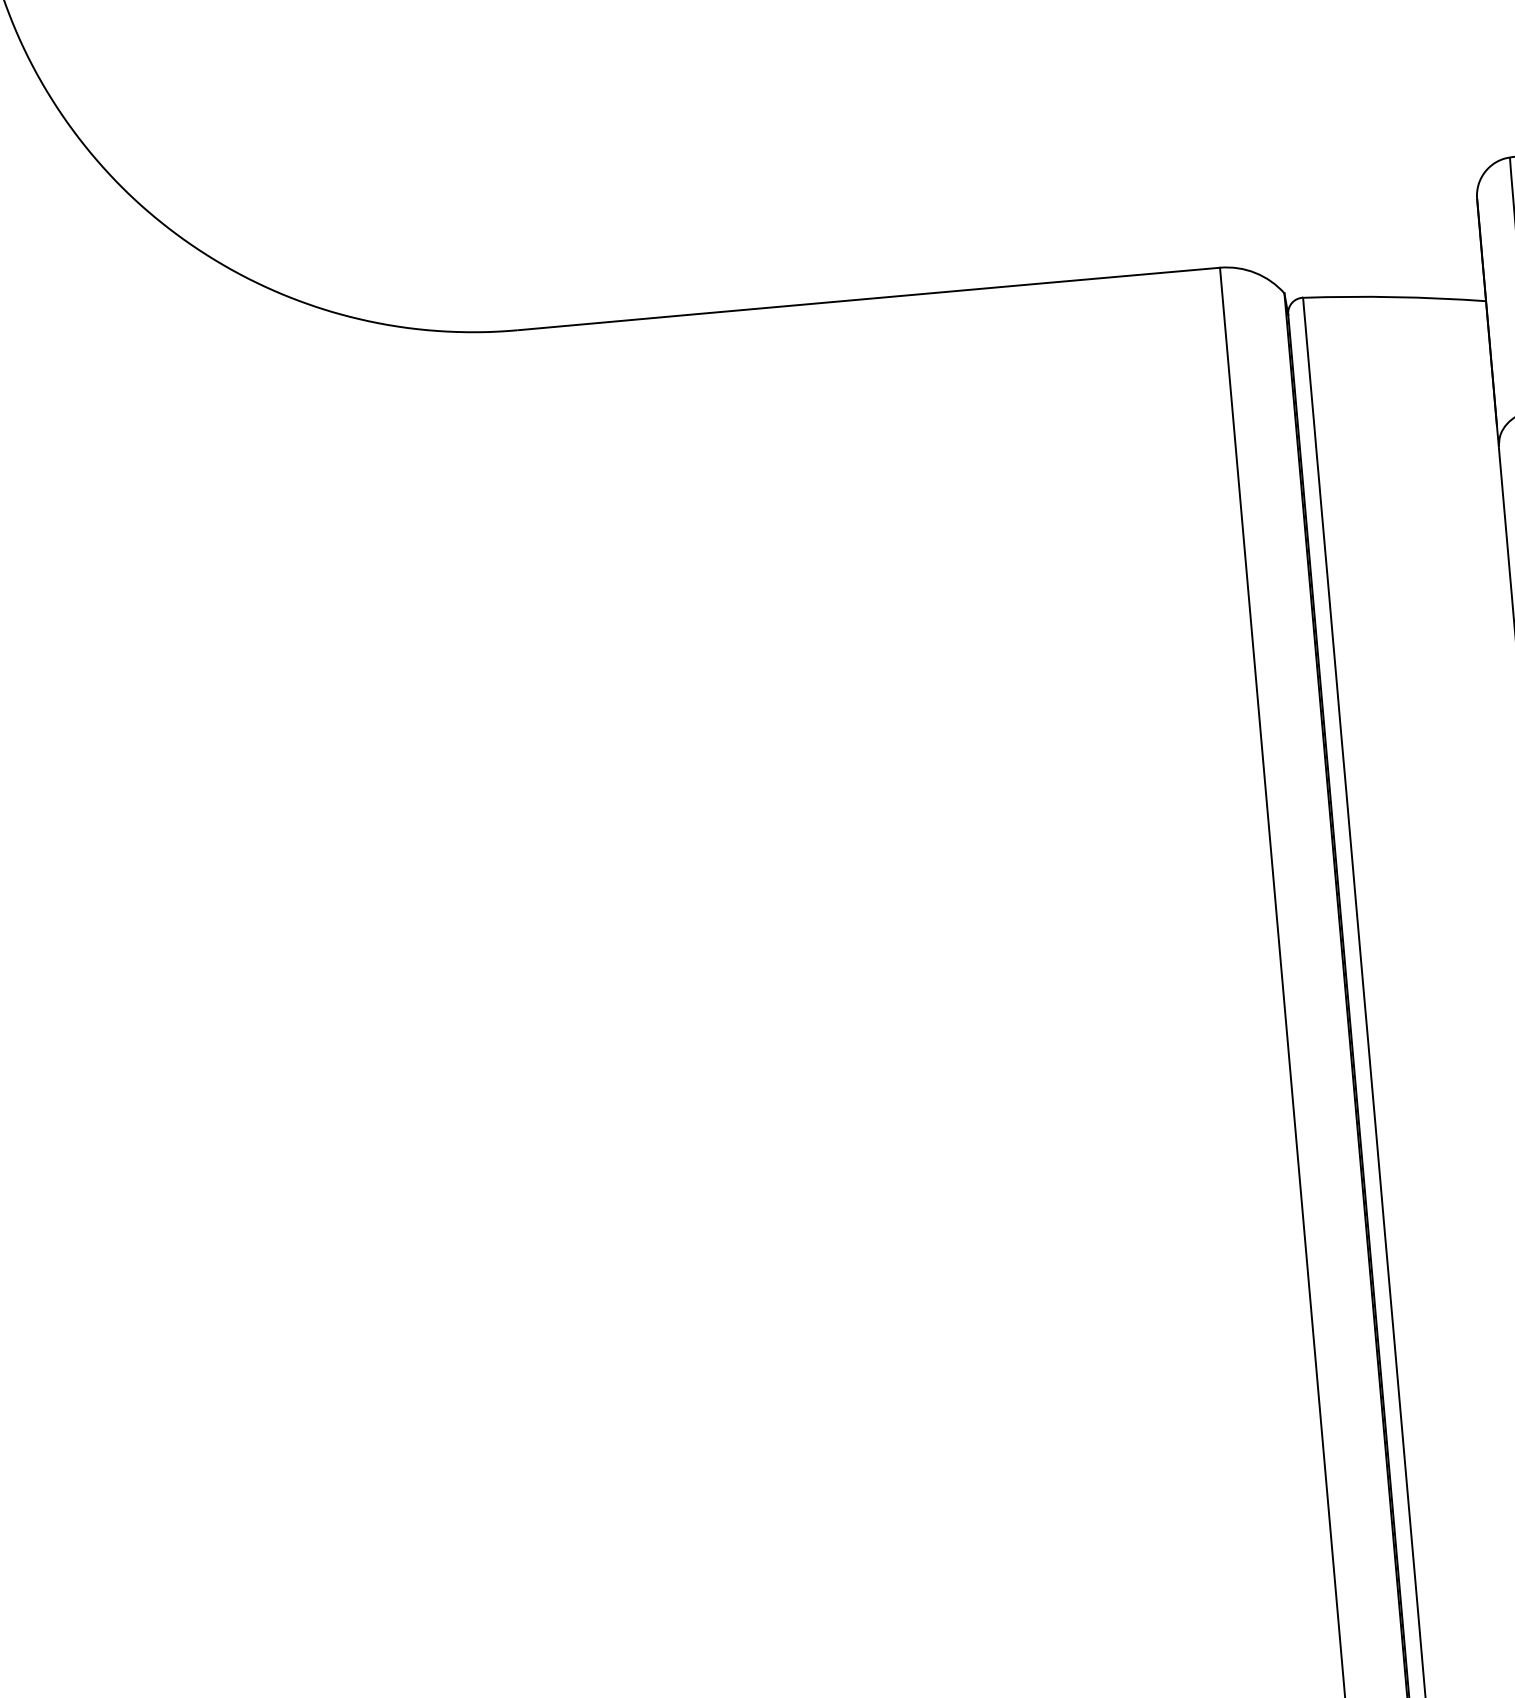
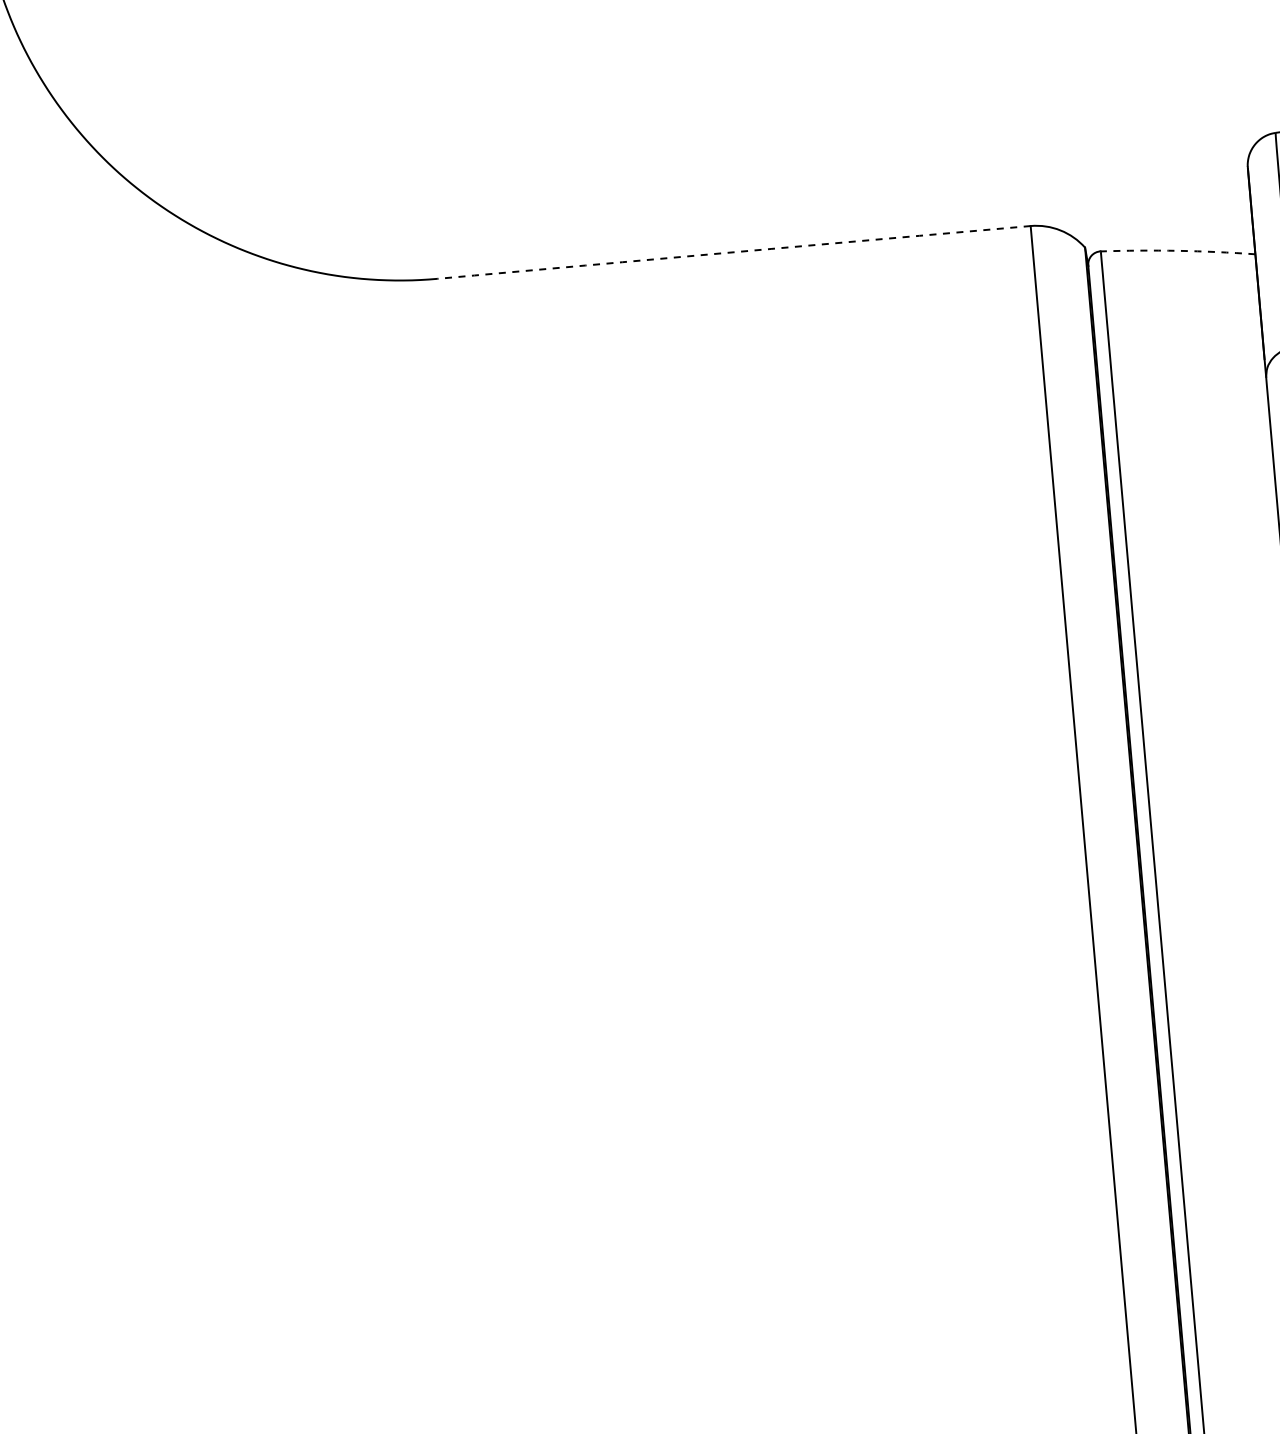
arc: (1395, 296) -> (1178, 250), solid -> dashed
arc: (868, 299) -> (733, 252), solid -> dashed

